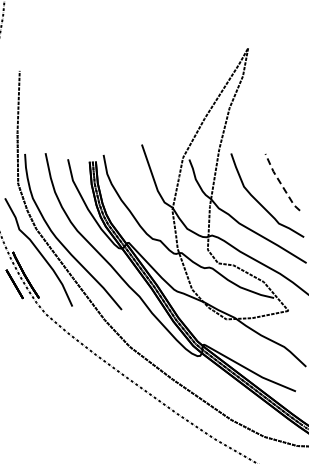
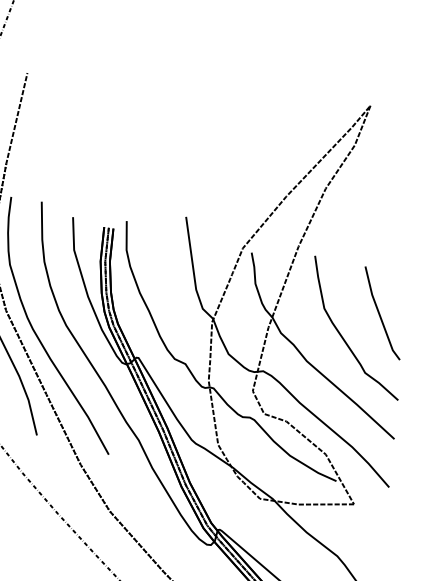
line: (280, 183) -> (379, 314), dashed -> solid

